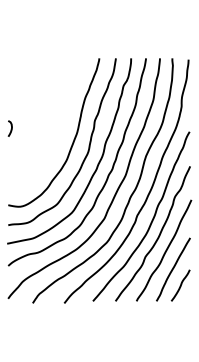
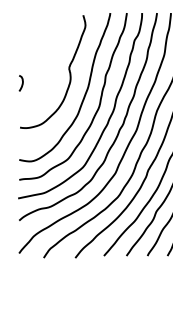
curve: (57, 116) -> (68, 71), added

